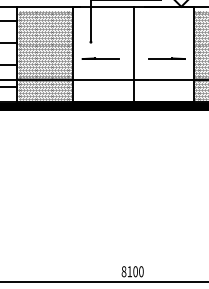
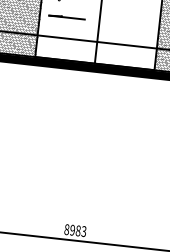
line: (166, 58) -> (131, 24), removed
text: (135, 271) -> (78, 230), 8100 -> 8983

